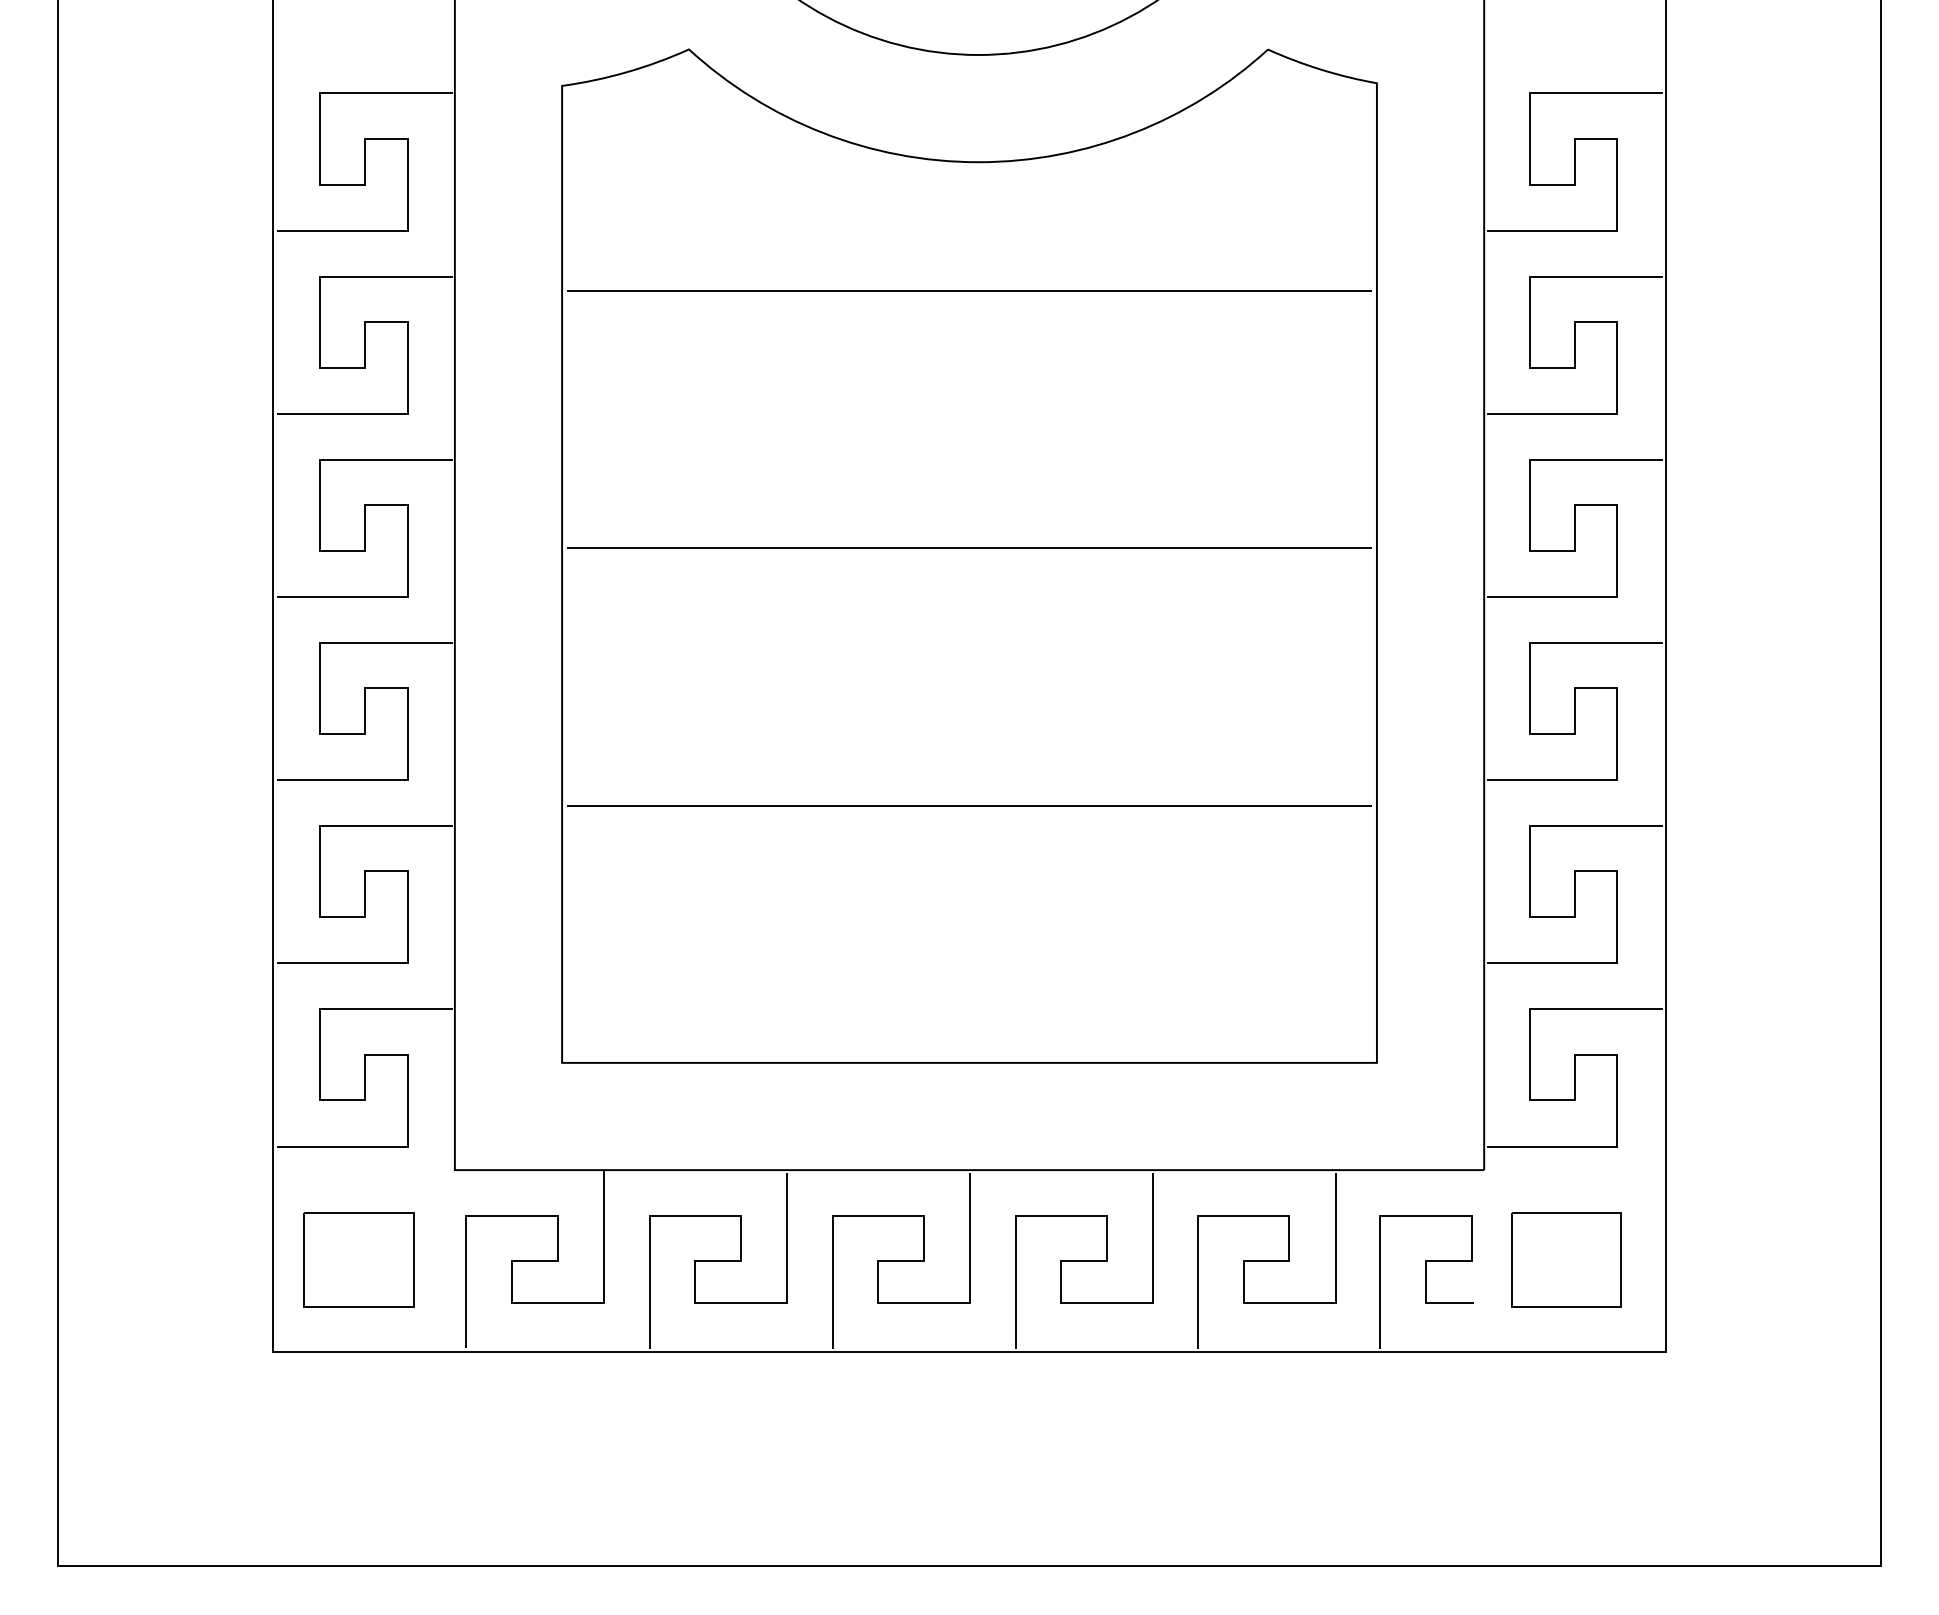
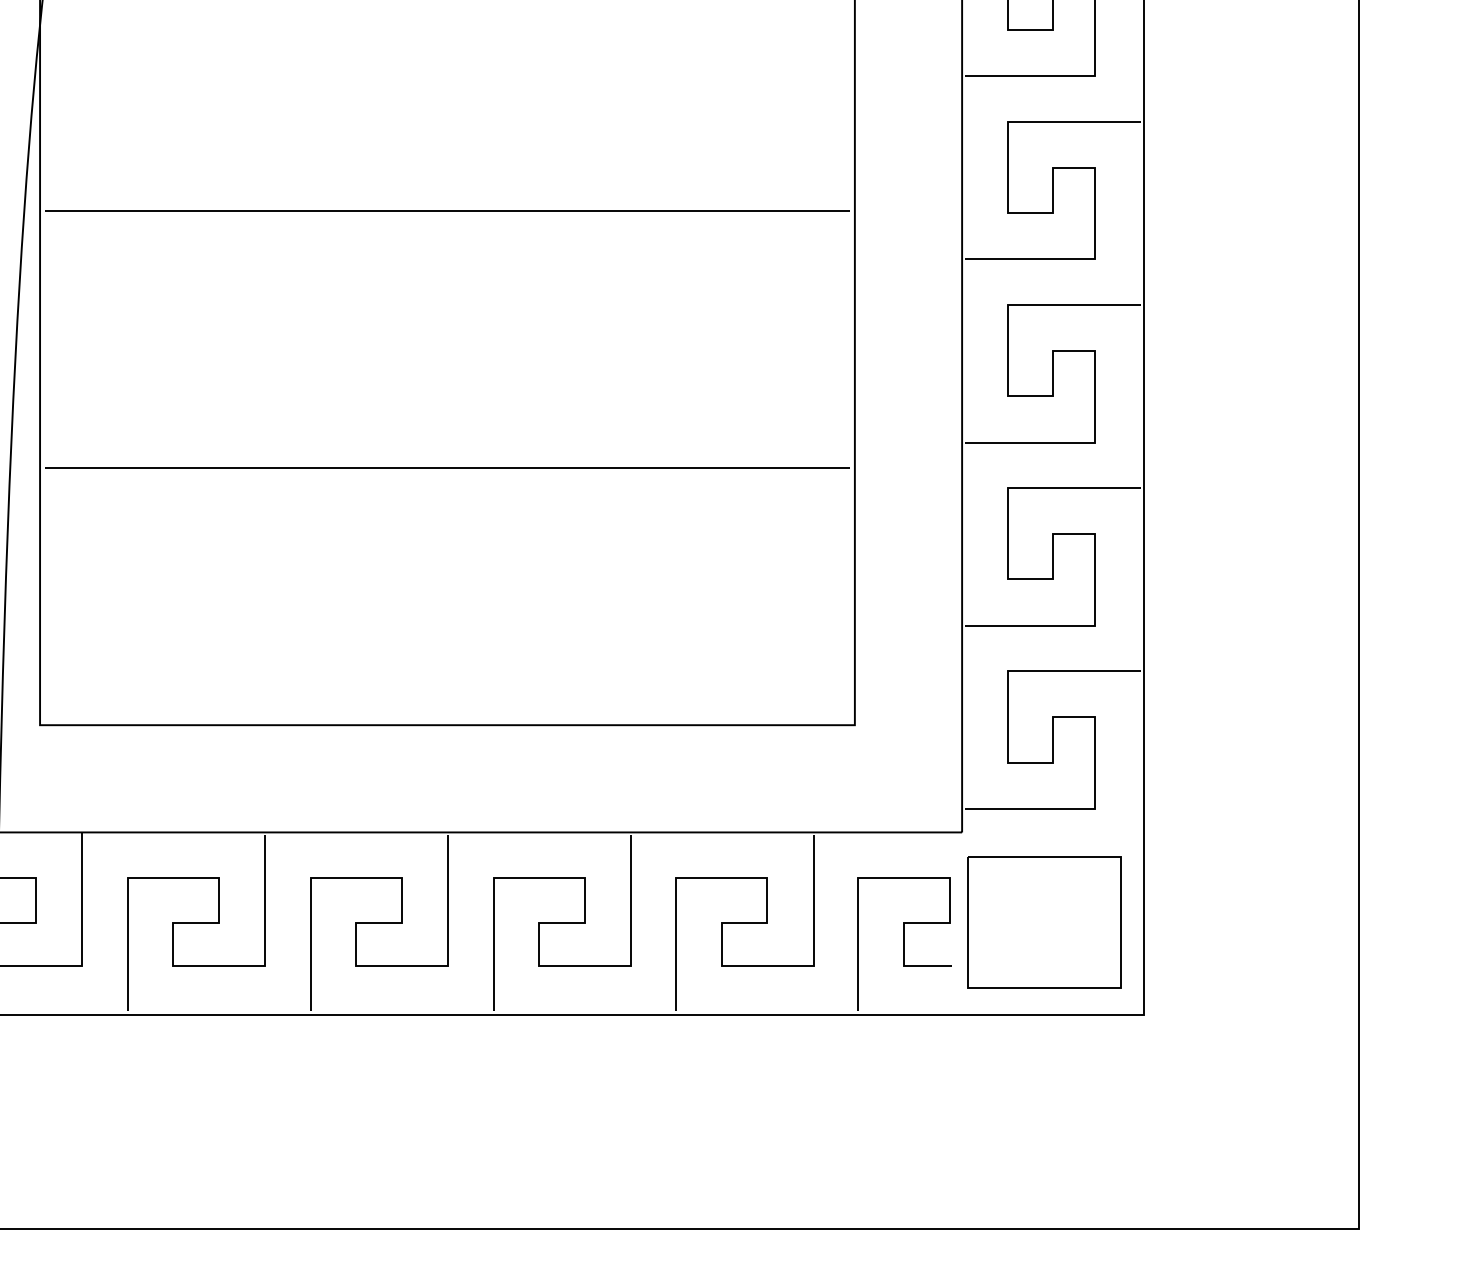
part: (1566, 1259) -> (1044, 921), size x1.4

